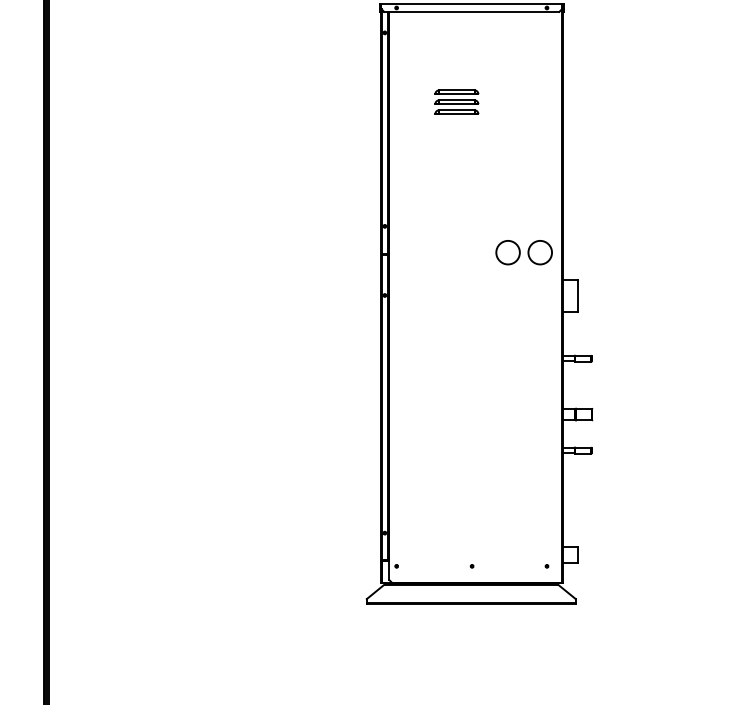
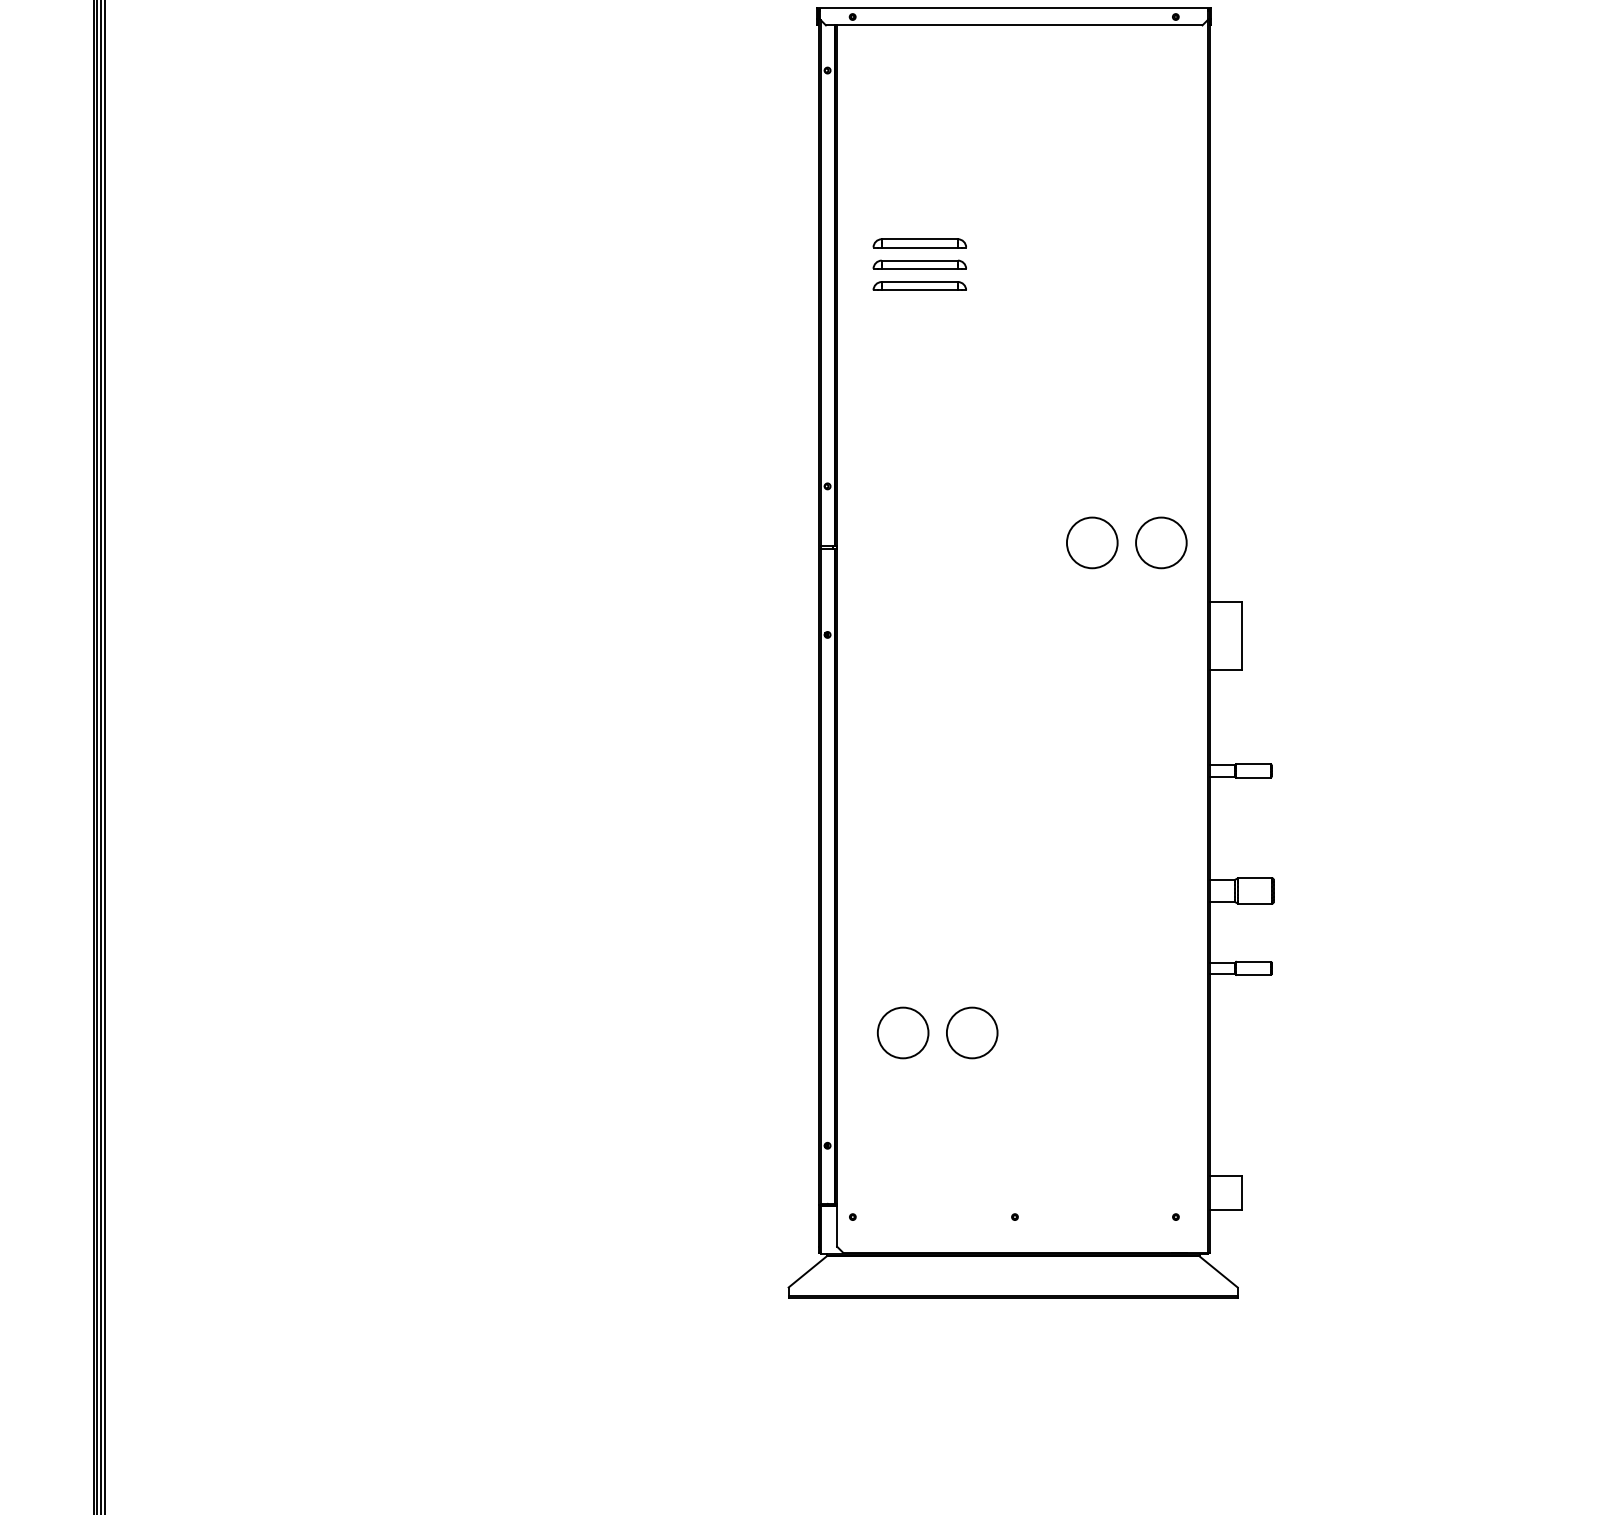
part: (456, 101) -> (919, 263), moved
part: (435, 480) -> (936, 1032), added

